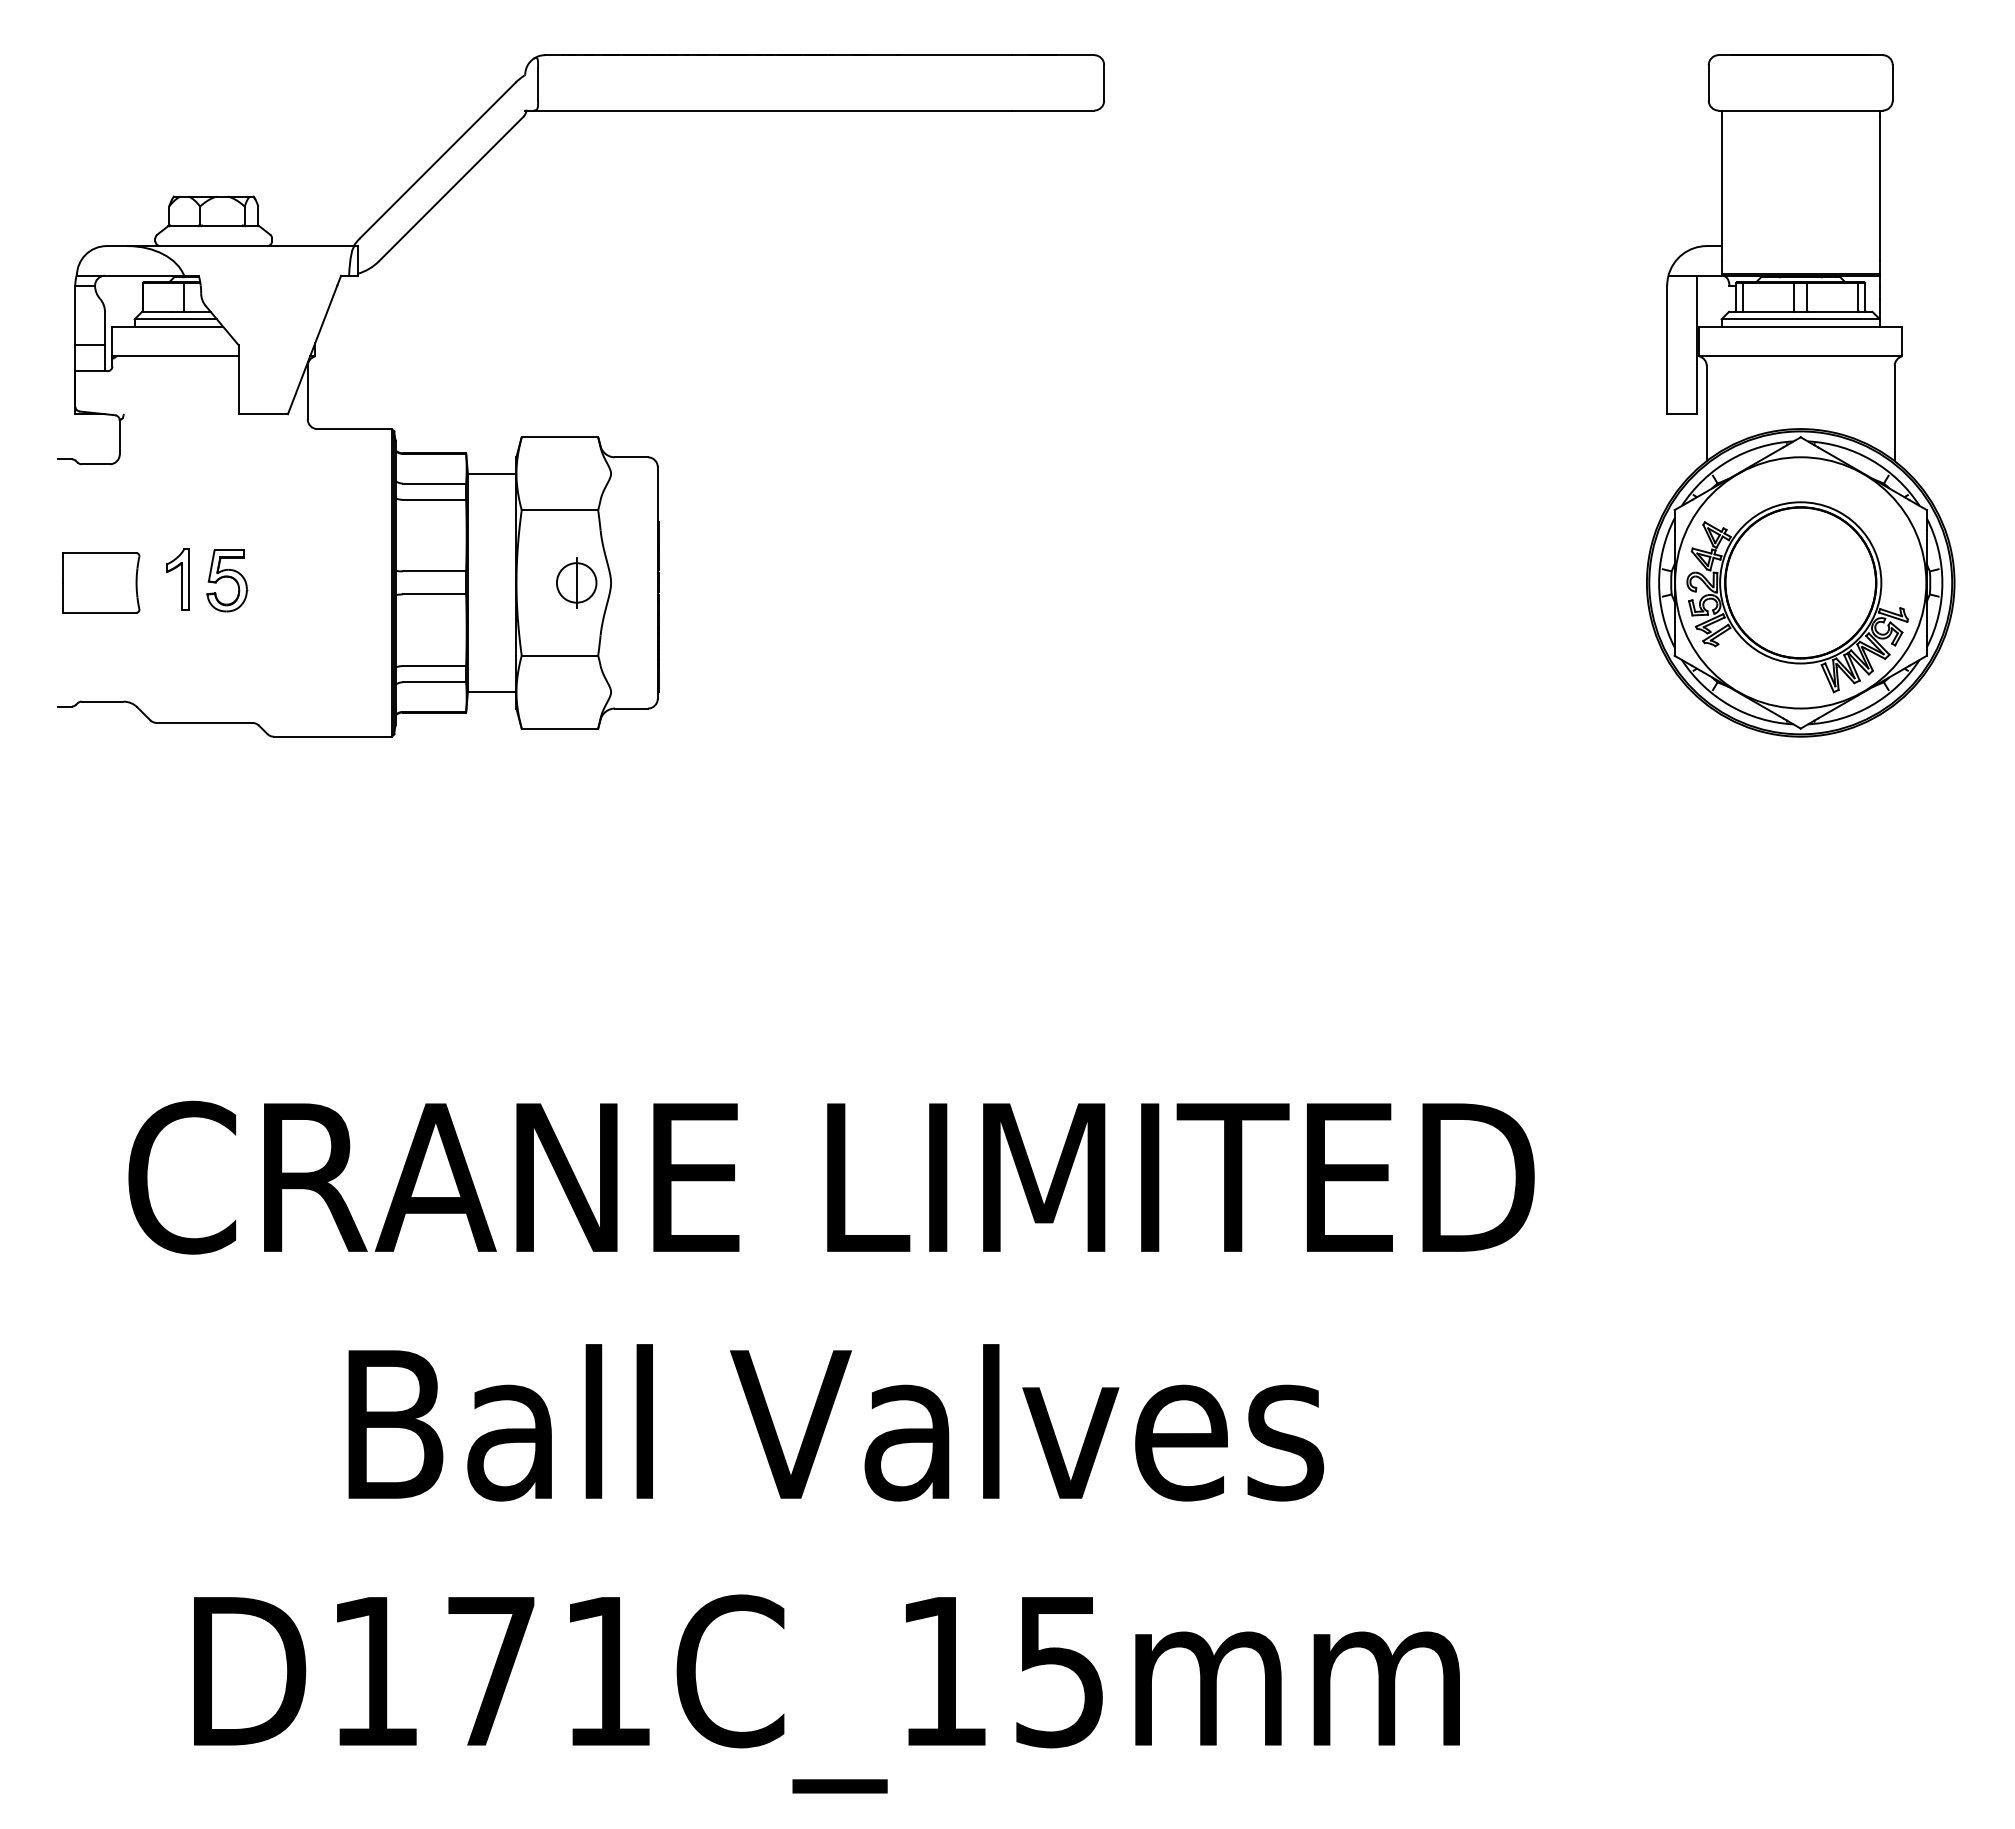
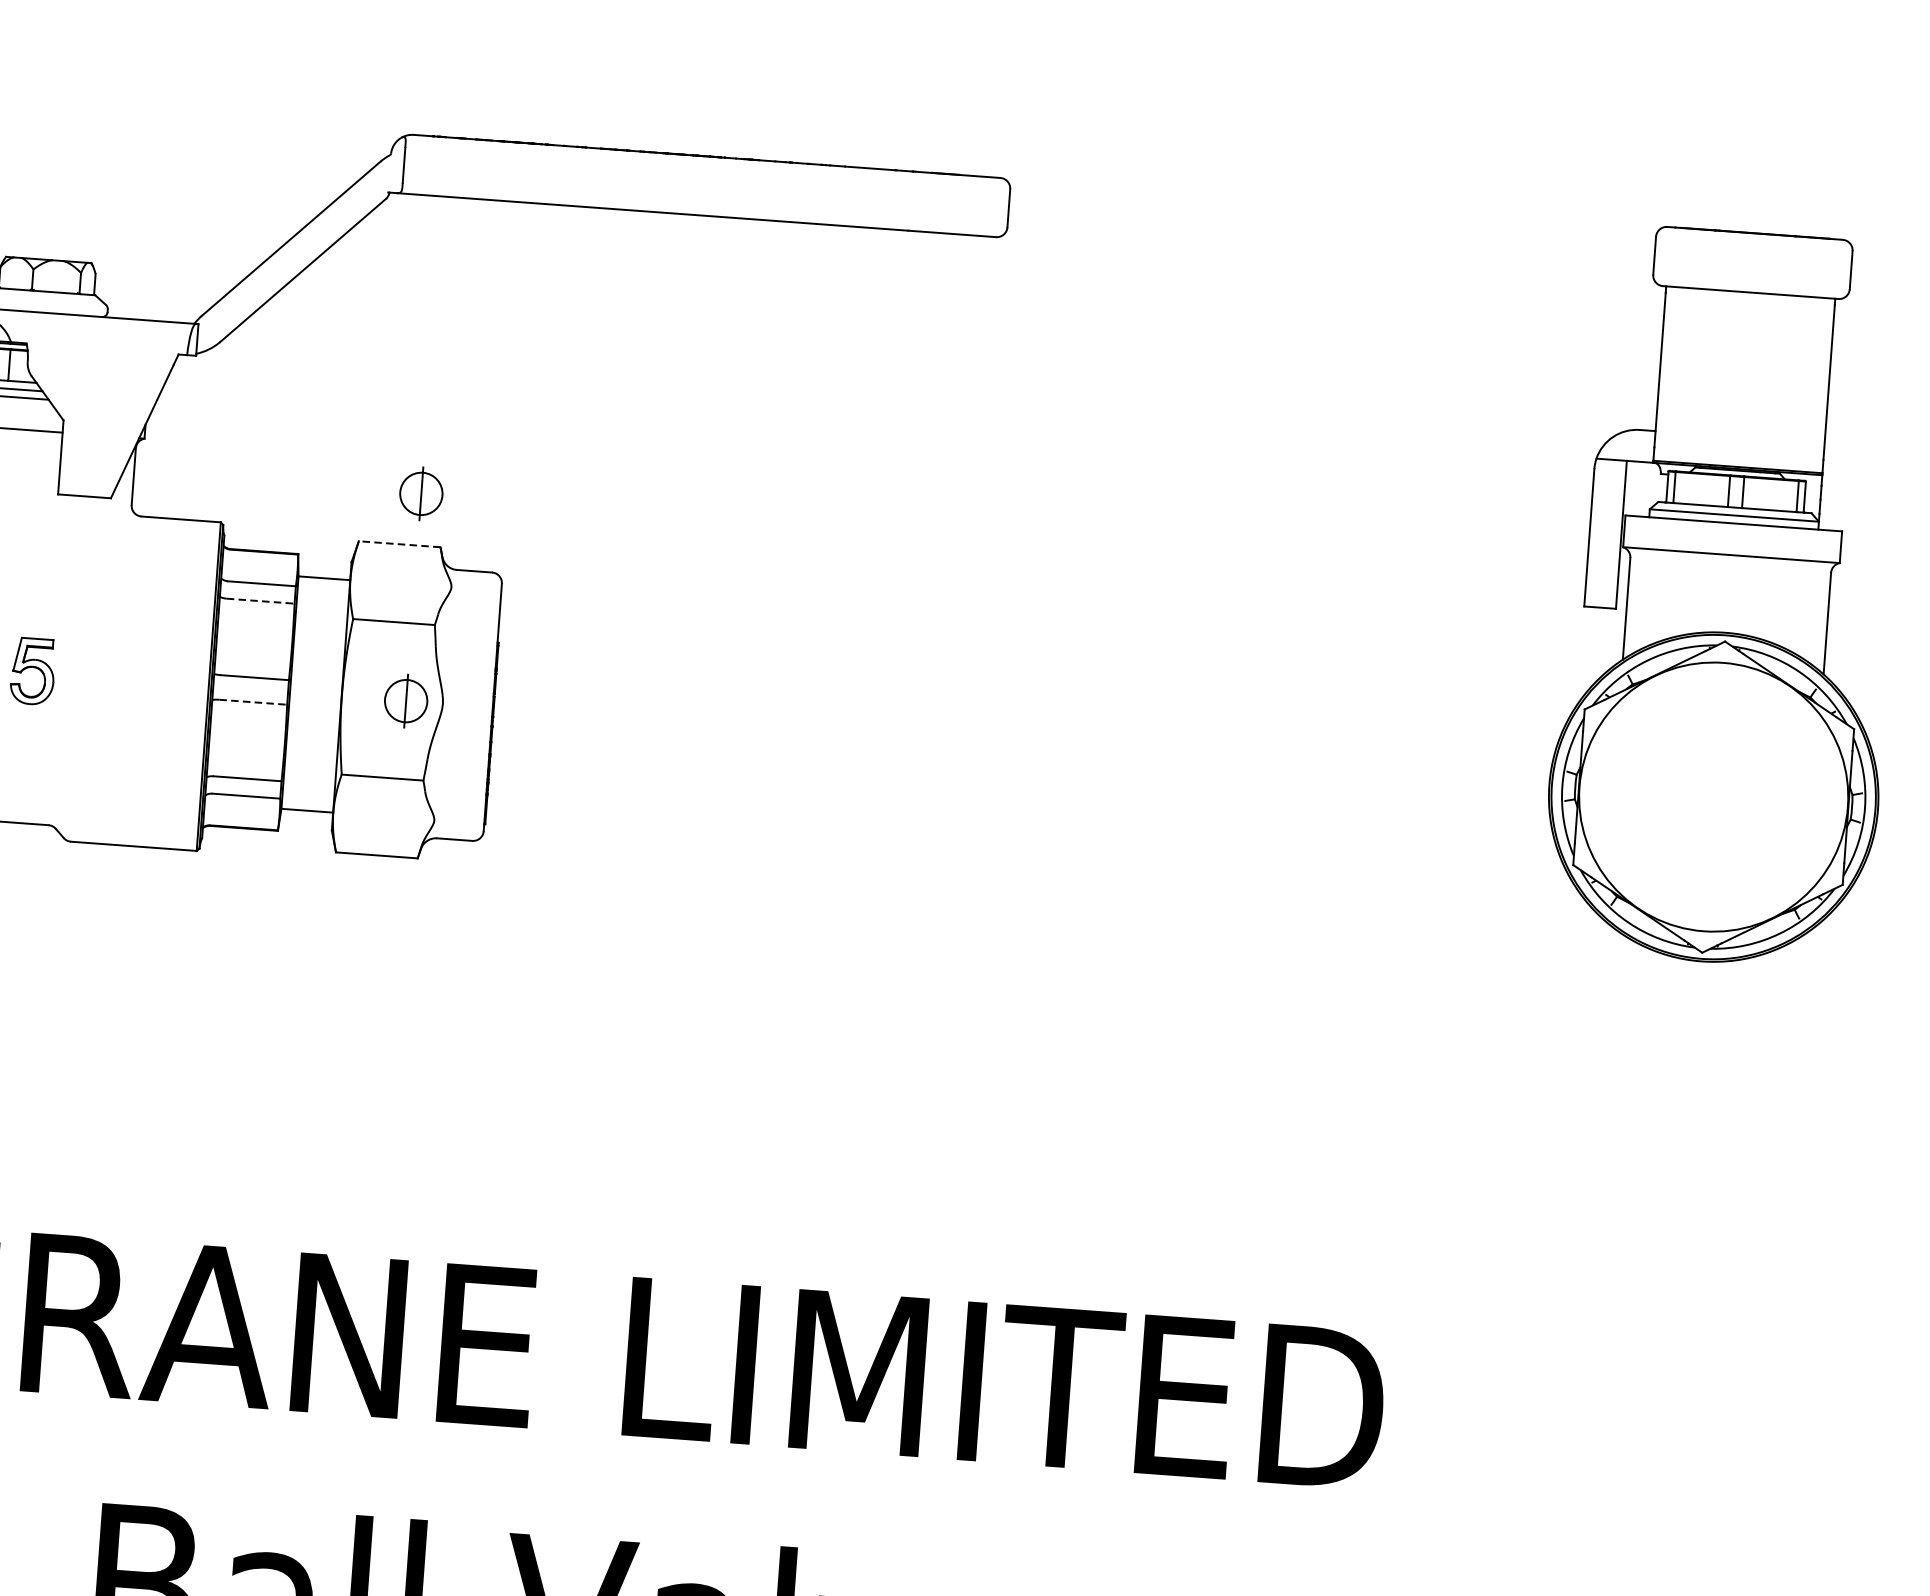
part: (576, 388) -> (421, 493), added
line: (559, 437) -> (399, 544), solid -> dashed
line: (434, 499) -> (260, 600), solid -> dashed
line: (434, 594) -> (253, 702), solid -> dashed
part: (1797, 597) -> (1709, 812), removed

